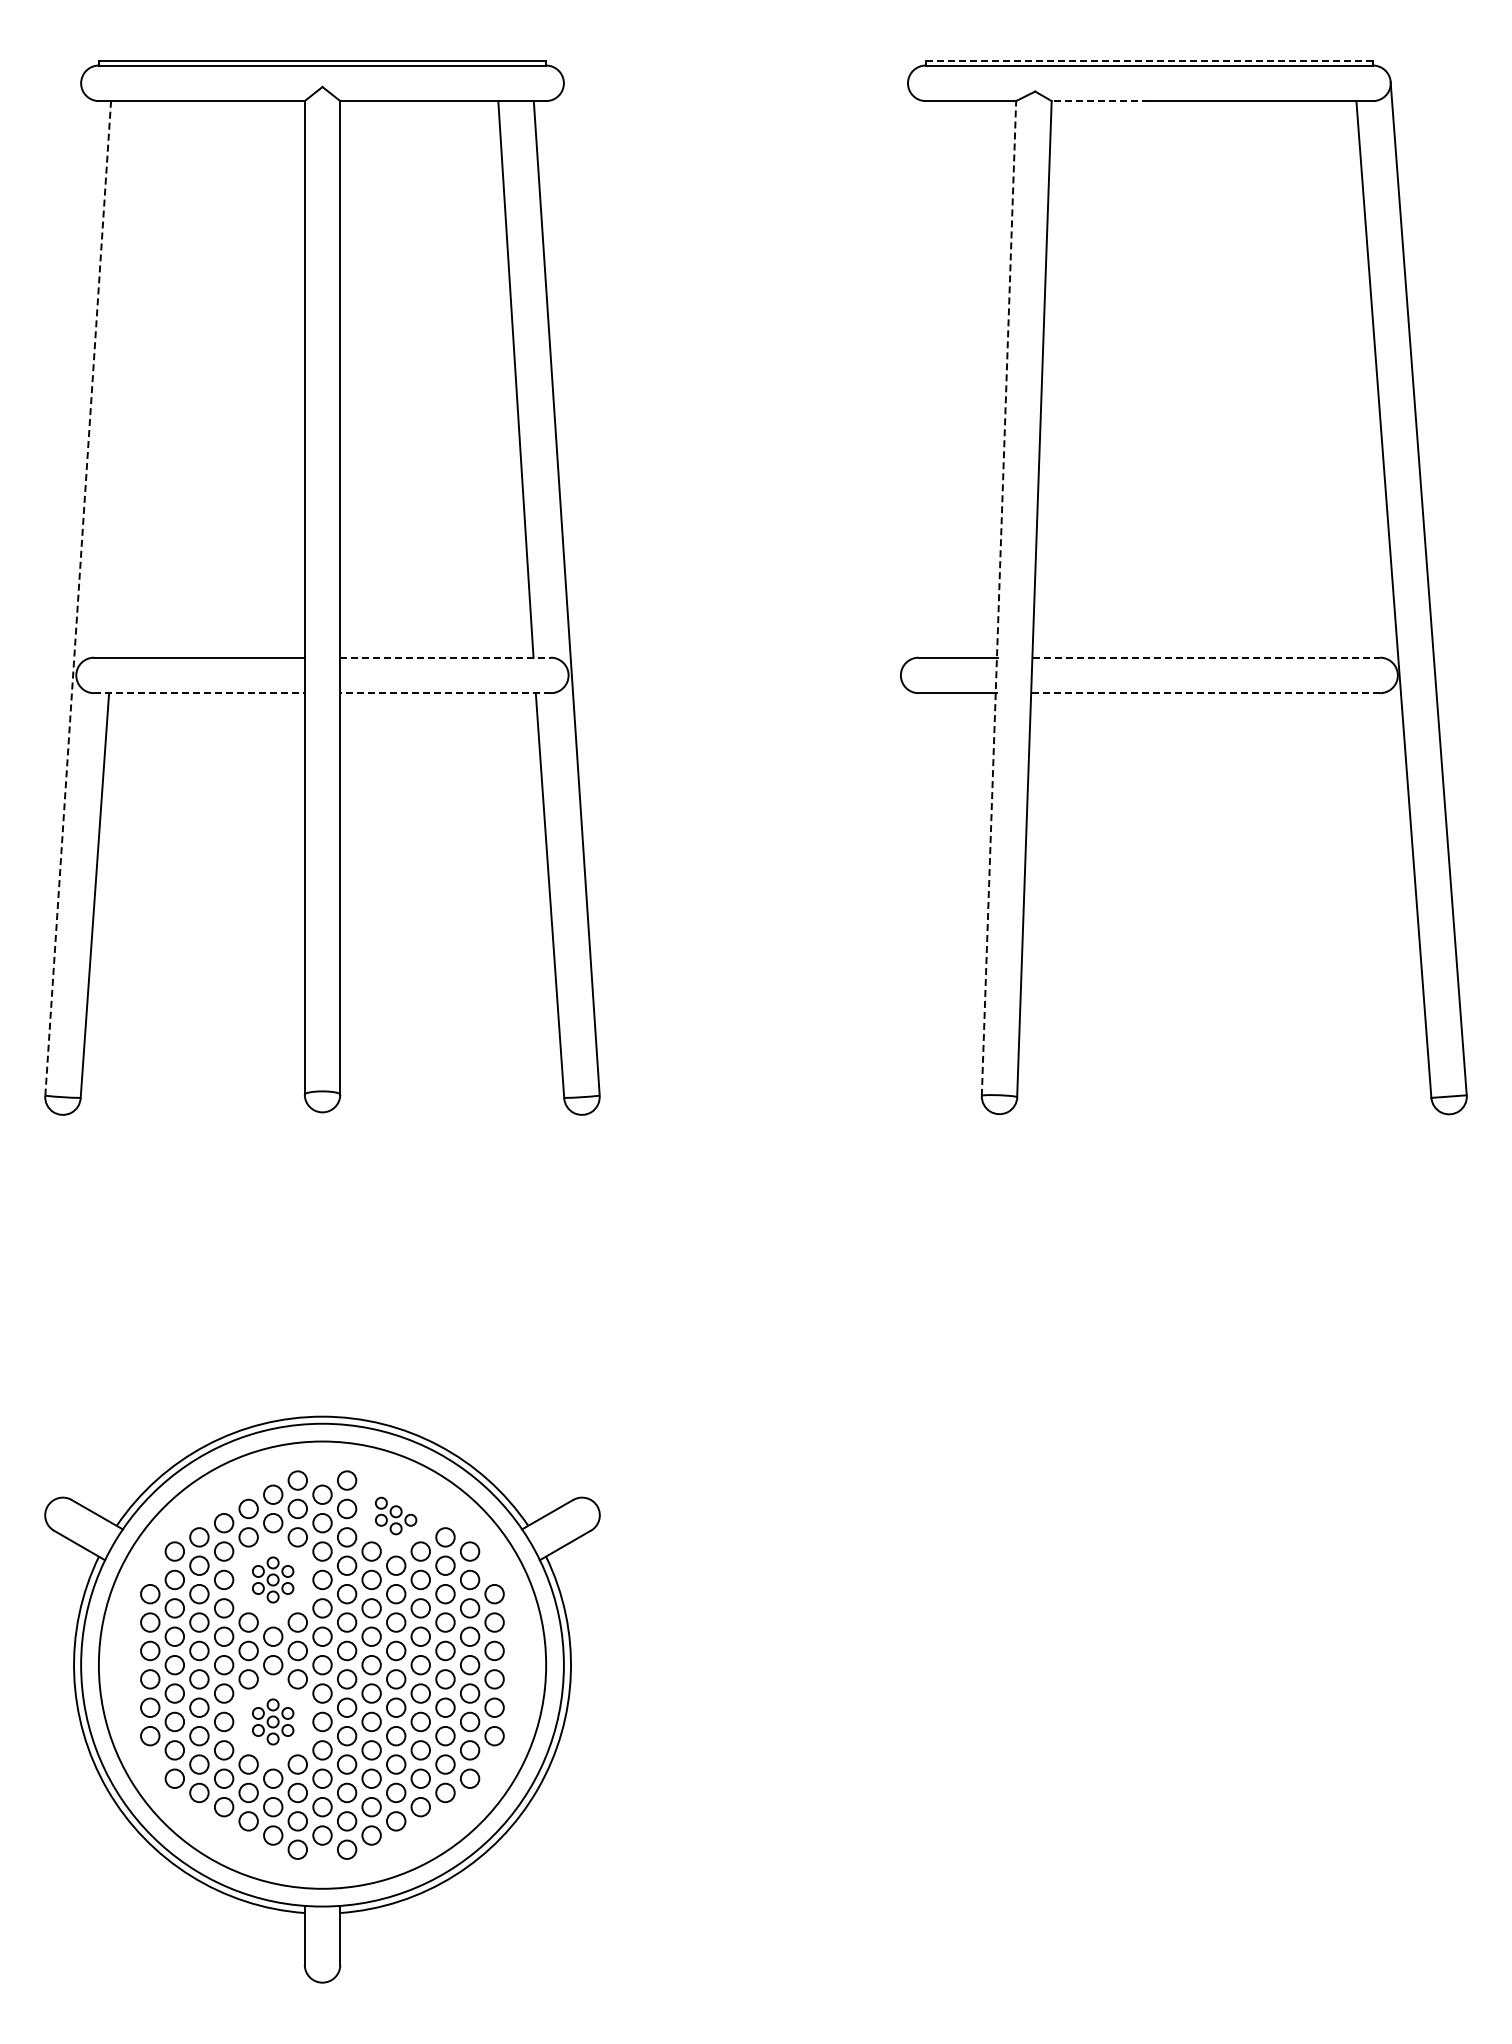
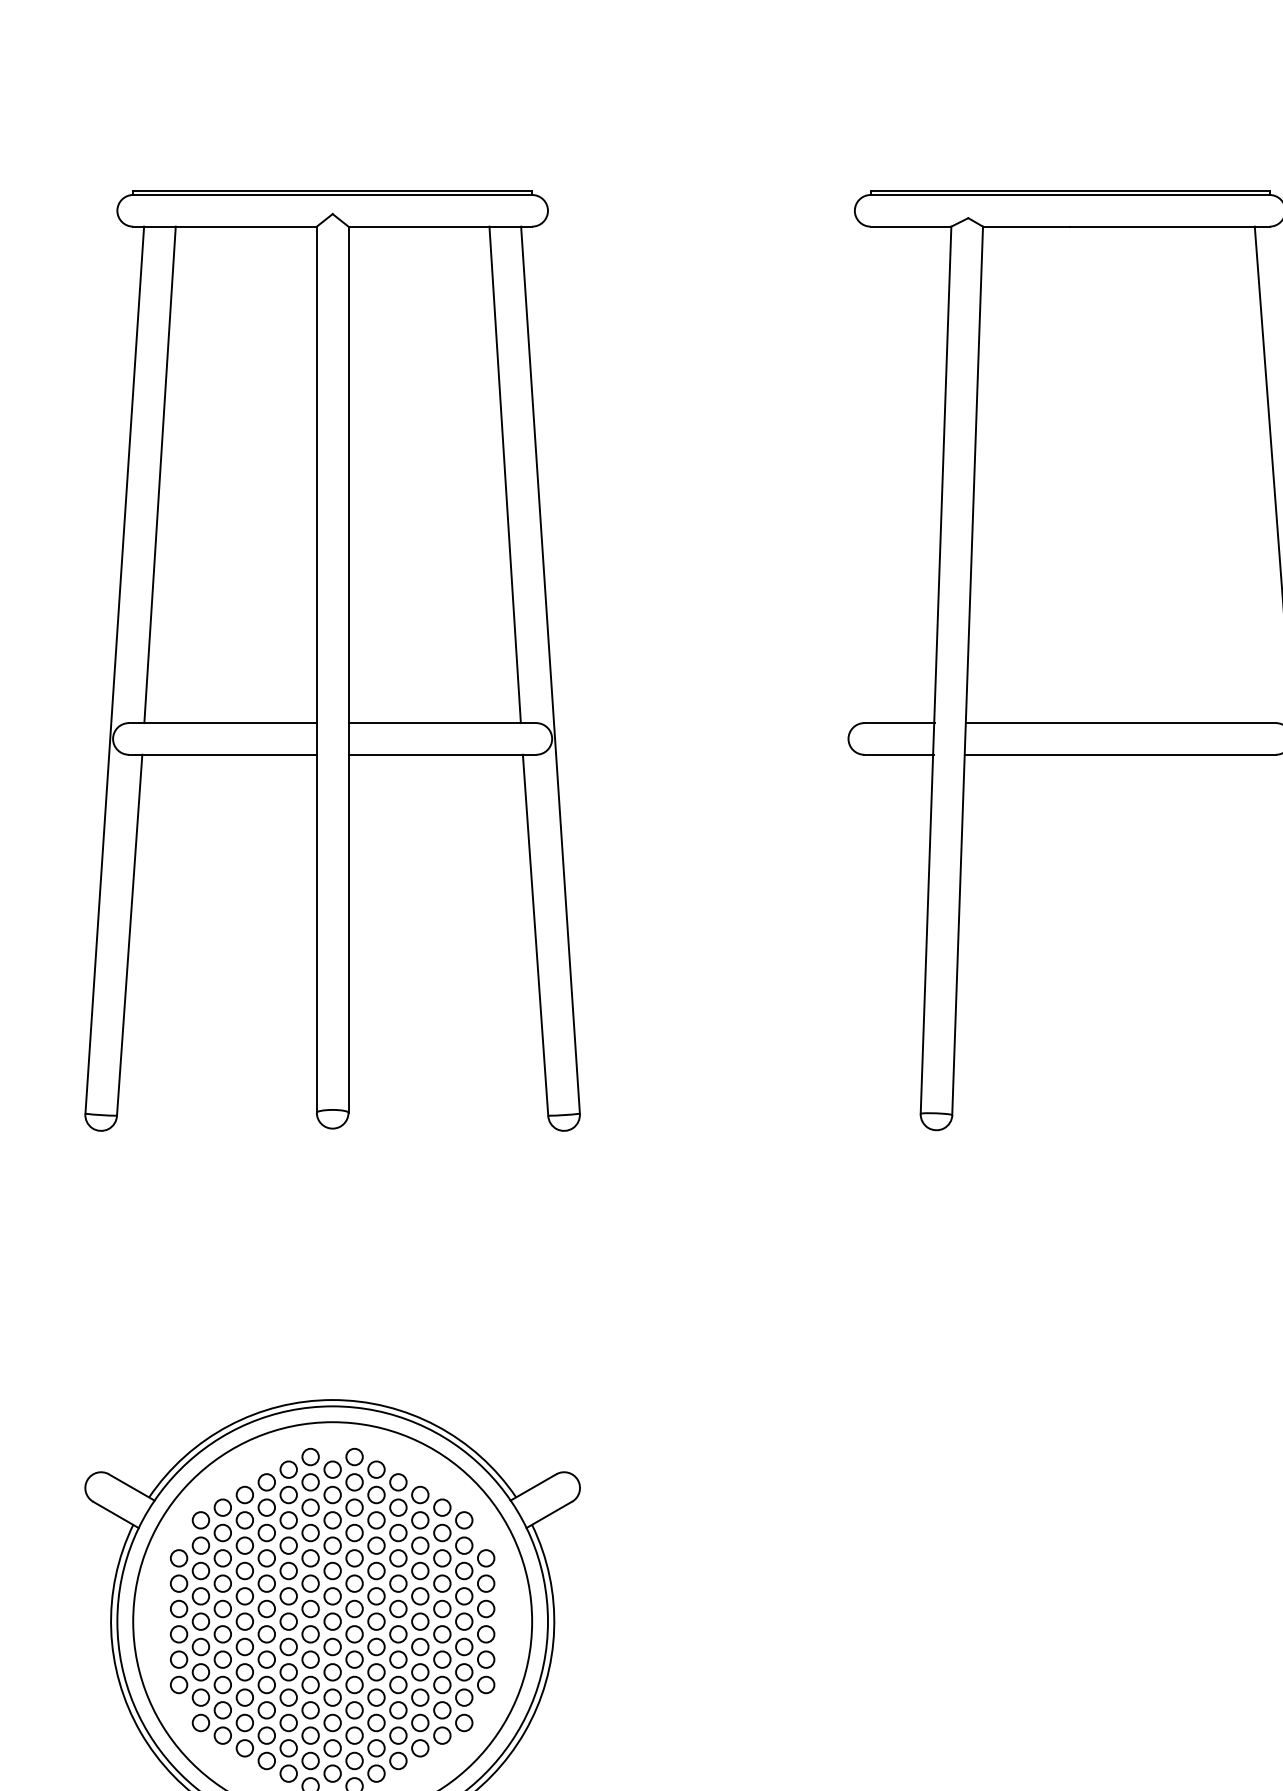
line: (1149, 61) -> (1070, 191), dashed -> solid
line: (1100, 101) -> (1026, 227), dashed -> solid
line: (128, 379) -> (159, 474), added
line: (78, 597) -> (115, 669), dashed -> solid
line: (999, 598) -> (936, 670), dashed -> solid
line: (446, 657) -> (443, 722), dashed -> solid
line: (1207, 657) -> (1121, 722), dashed -> solid
line: (199, 693) -> (222, 755), dashed -> solid
line: (445, 693) -> (442, 755), dashed -> solid
line: (1205, 693) -> (1120, 755), dashed -> solid
part: (395, 1515) -> (397, 1488), size x1.67
part: (272, 1579) -> (288, 1545), size x1.67
part: (272, 1721) -> (288, 1671), size x1.67

